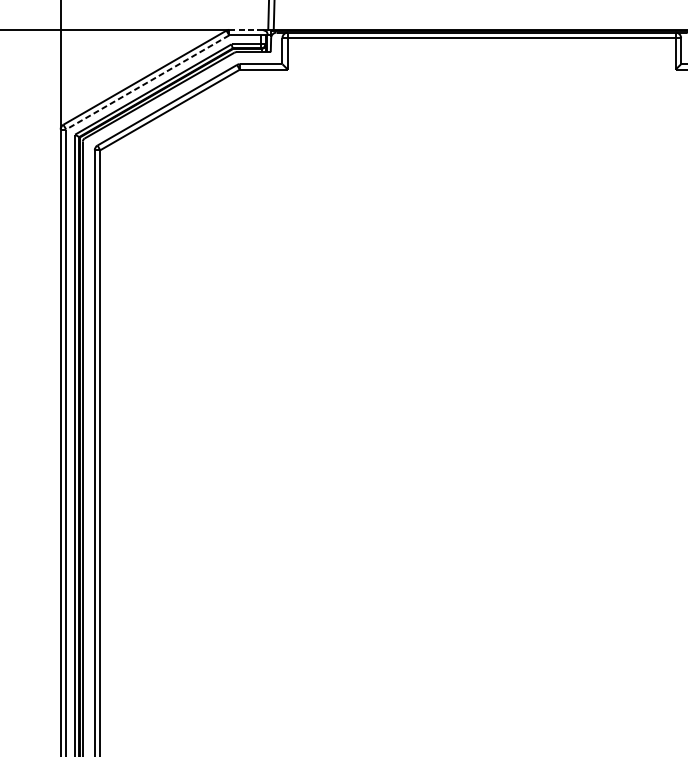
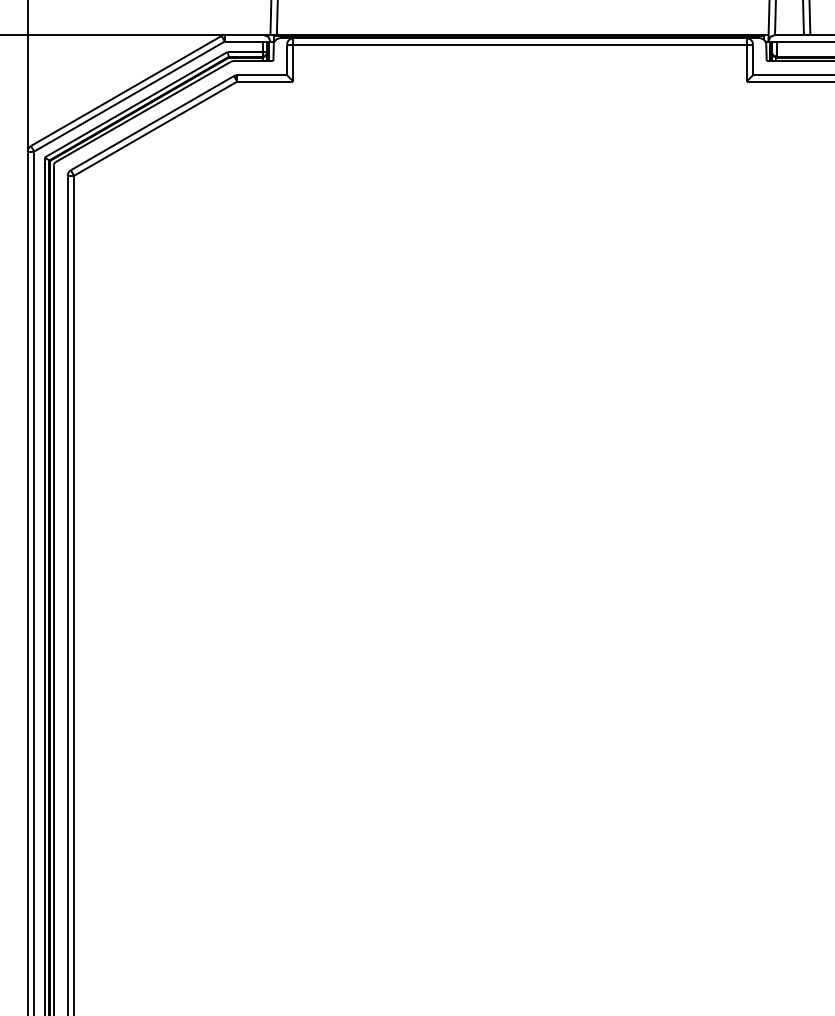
line: (246, 30) -> (244, 35), dashed -> solid
line: (147, 82) -> (129, 96), dashed -> solid

